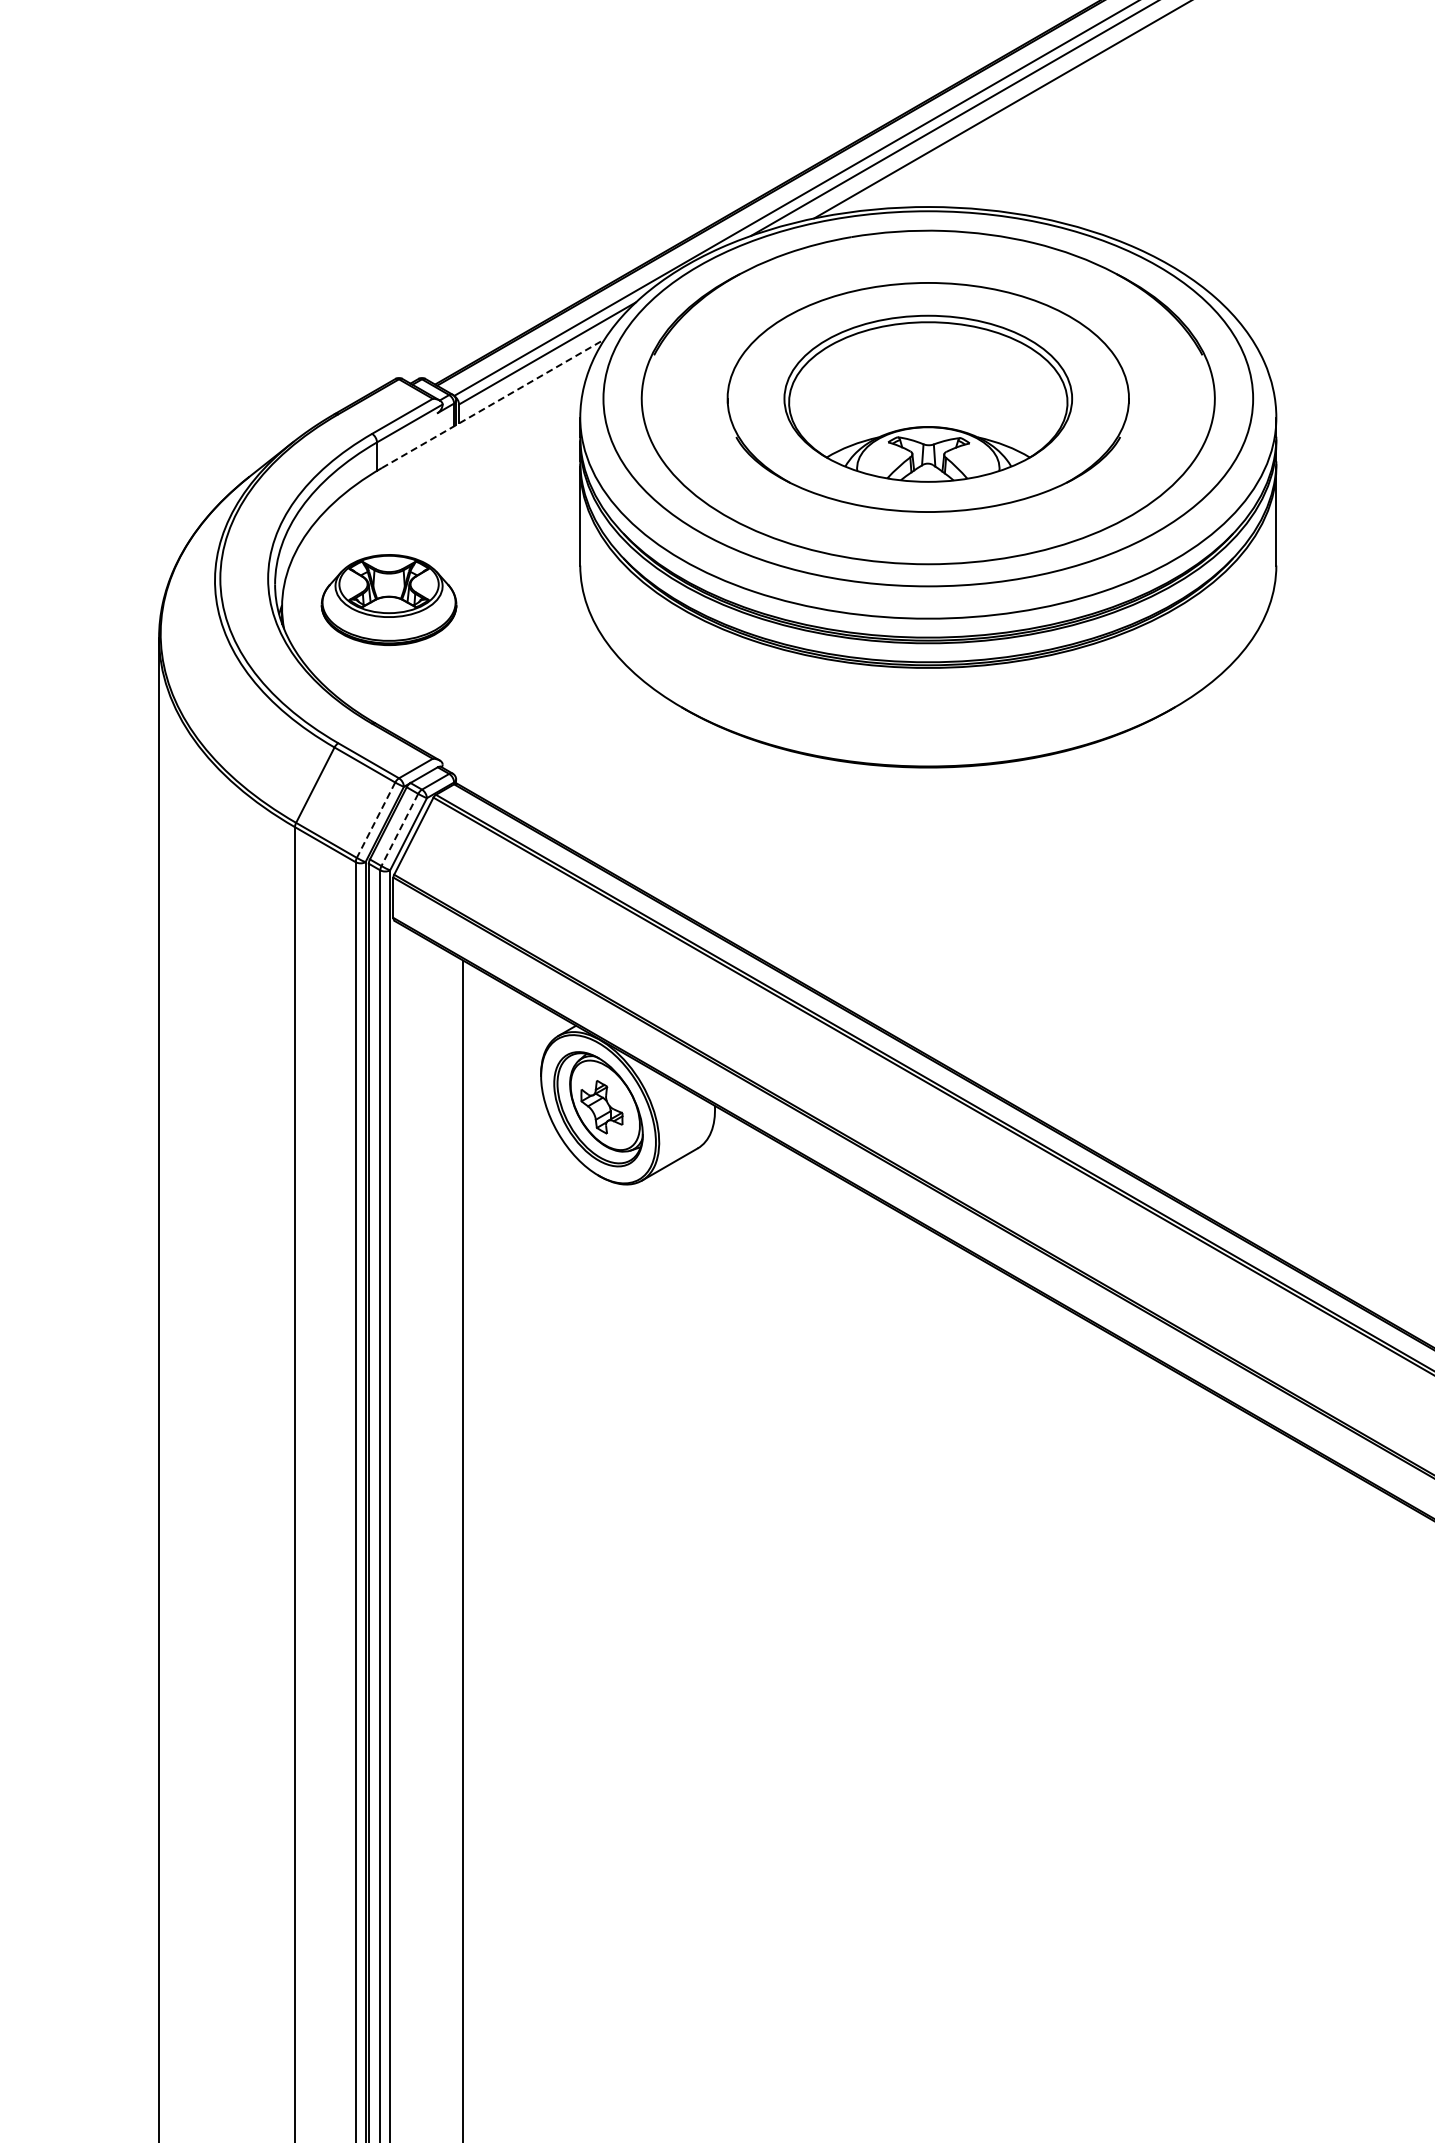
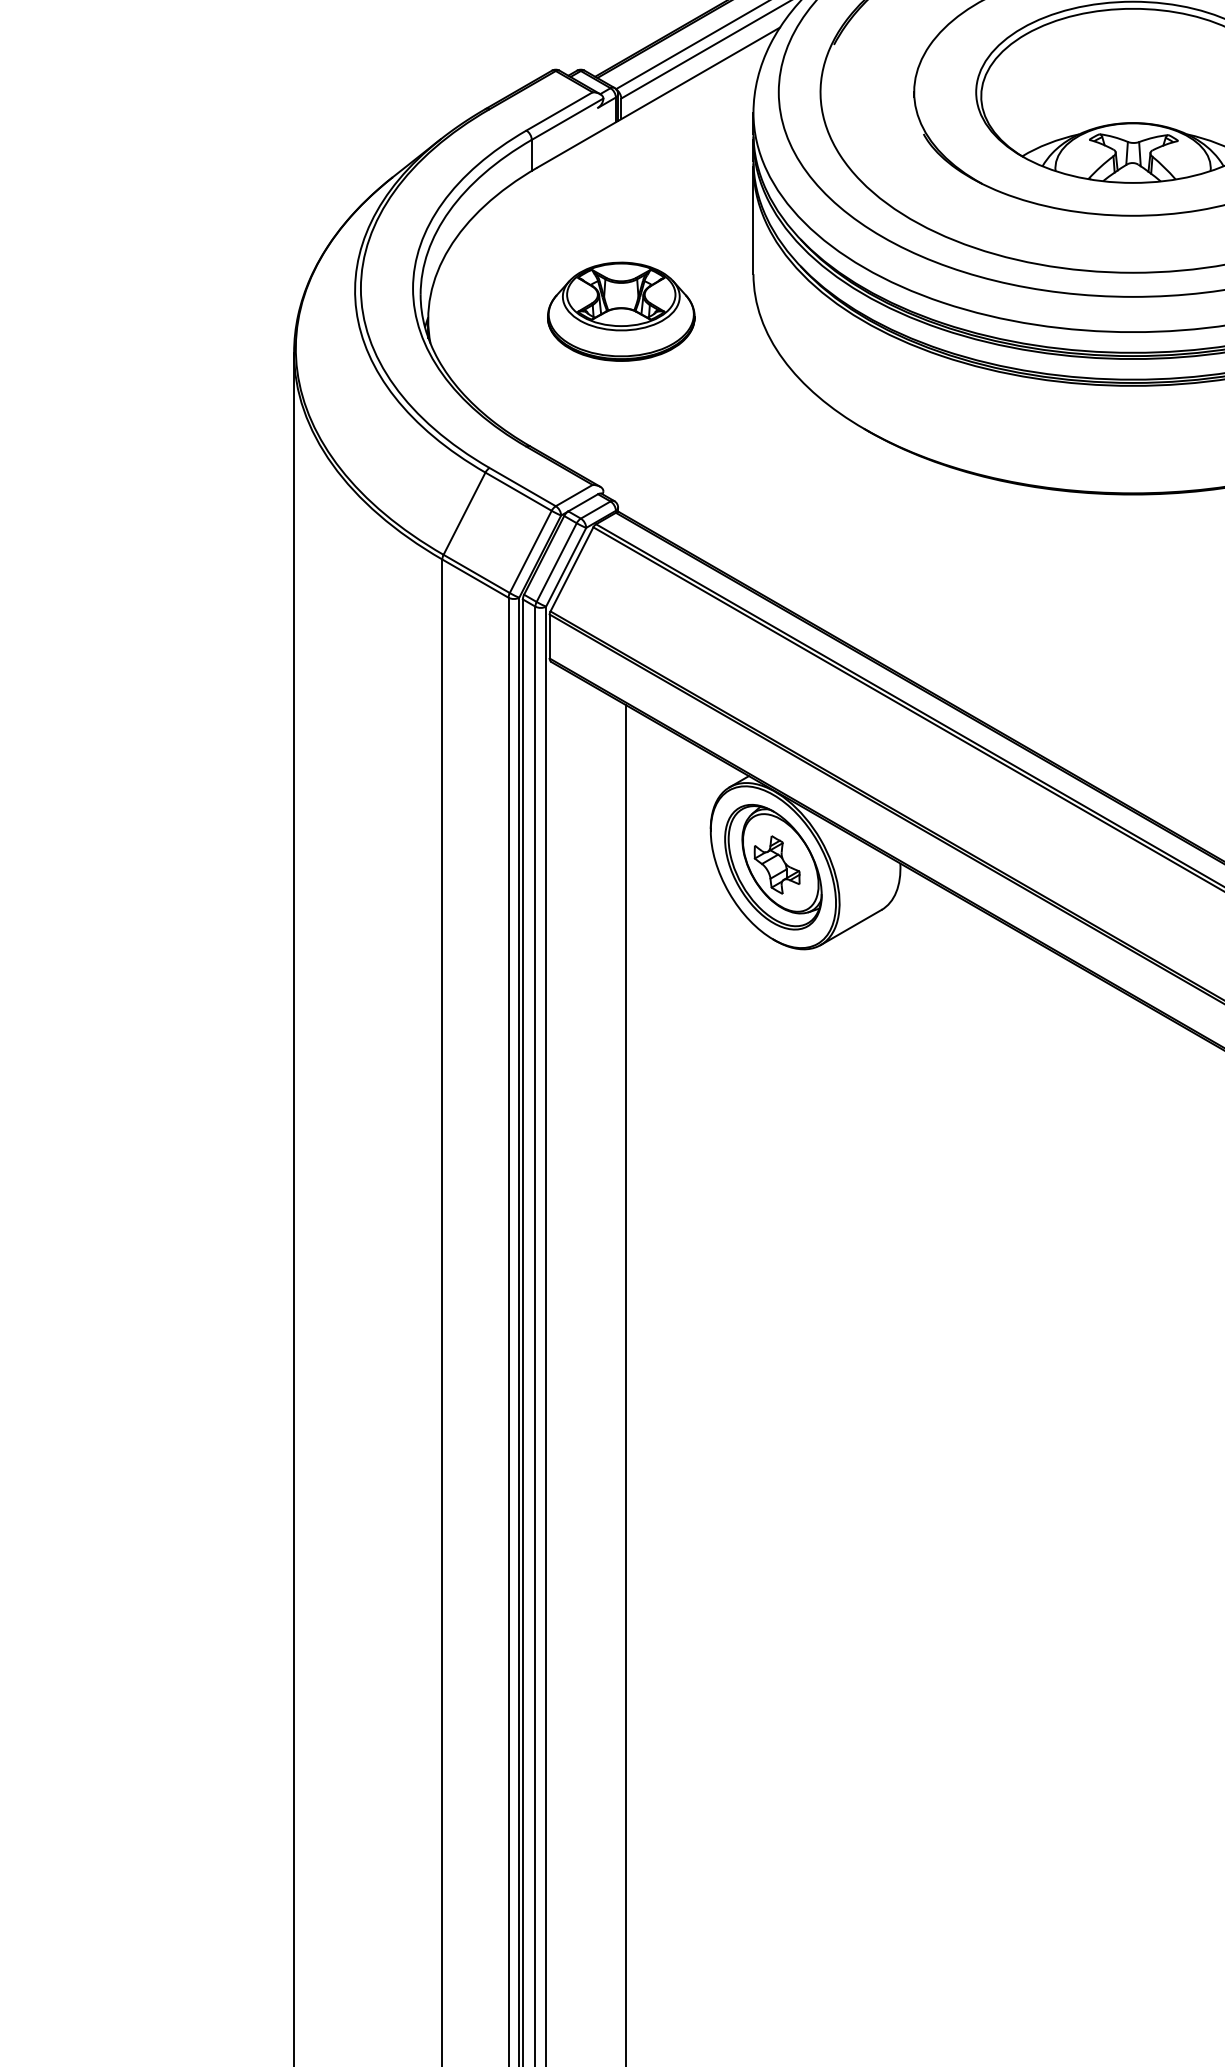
line: (493, 403) -> (658, 97), dashed -> solid
part: (388, 599) -> (620, 311), moved
line: (375, 820) -> (530, 552), dashed -> solid
line: (399, 829) -> (556, 562), dashed -> solid

